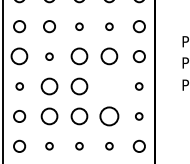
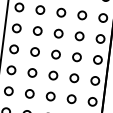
circle: (79, 26) -> (61, 12), size x1.67
circle: (109, 26) -> (82, 15), size x1.67
circle: (19, 56) -> (16, 28), size x0.71
circle: (49, 56) -> (37, 31), size x1.67
circle: (79, 56) -> (58, 33), size x0.71
circle: (109, 56) -> (79, 36), size x0.71
circle: (19, 86) -> (14, 49), size x1.67
circle: (49, 86) -> (35, 52), size x0.71
circle: (79, 86) -> (56, 54), size x0.71
circle: (109, 86) -> (77, 57), added
circle: (138, 86) -> (97, 59), size x1.67
circle: (49, 116) -> (32, 72), size x0.71
circle: (79, 116) -> (53, 75), size x0.71
circle: (109, 116) -> (74, 78), size x0.62
circle: (138, 116) -> (94, 80), size x1.67
circle: (49, 145) -> (29, 93), size x1.67
circle: (79, 145) -> (50, 95), size x1.67
circle: (109, 145) -> (71, 98), size x1.67

